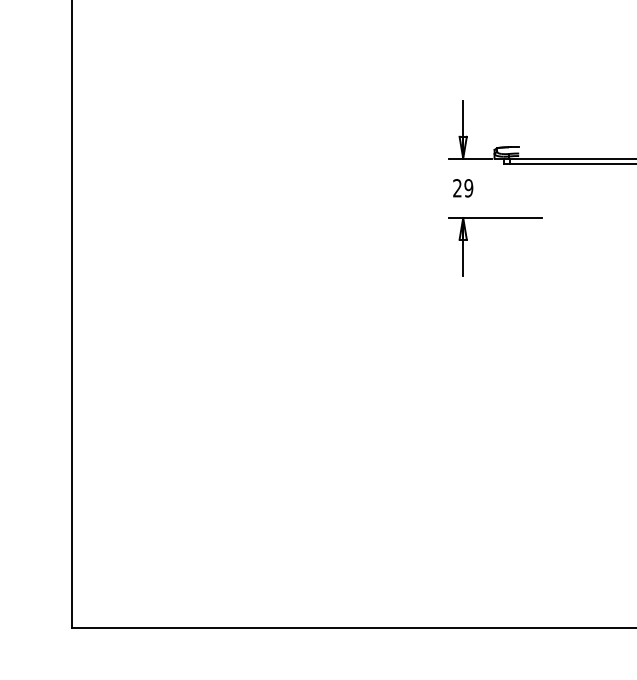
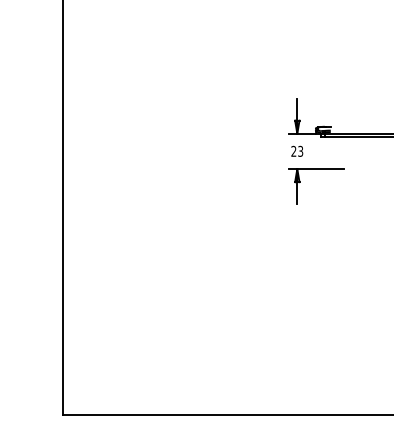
text: (468, 188) -> (300, 151), 29 -> 23

